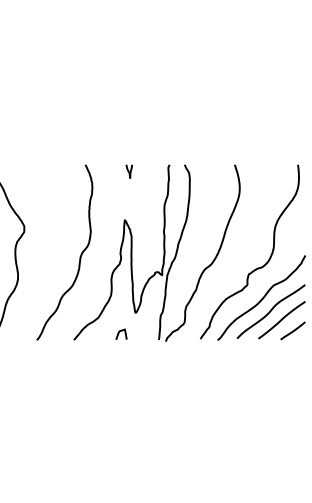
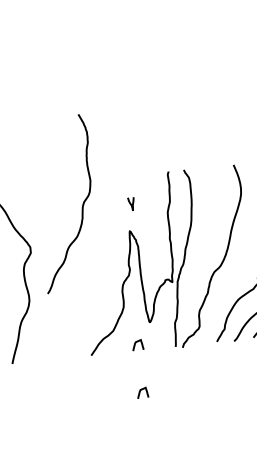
curve: (128, 171) -> (130, 204), moved
curve: (79, 256) -> (81, 206), moved
curve: (121, 379) -> (142, 390), added

